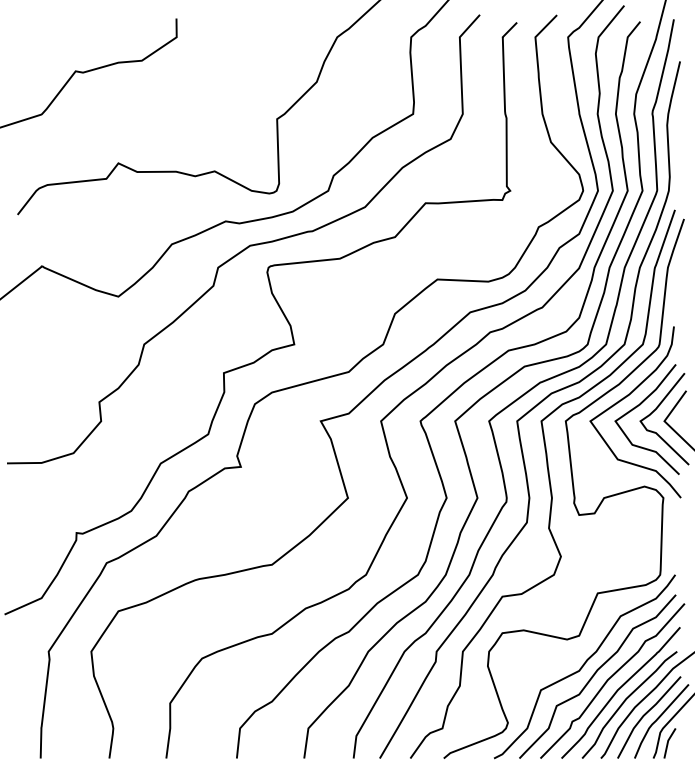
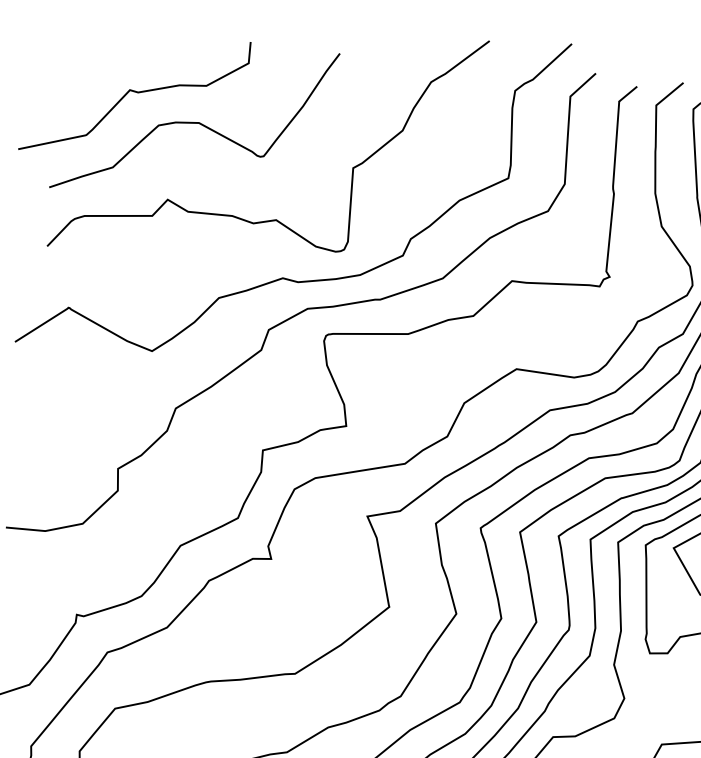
curve: (134, 93) -> (194, 122), added

